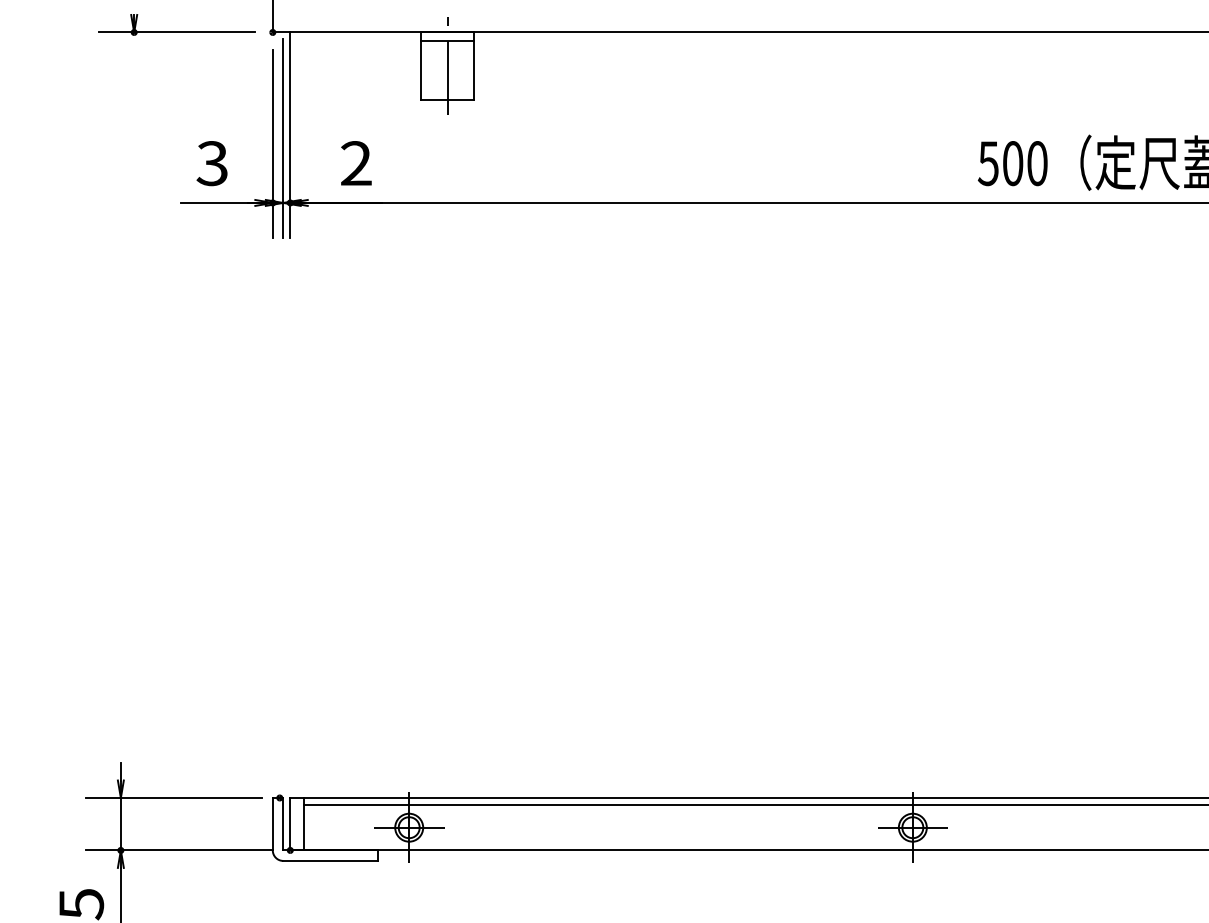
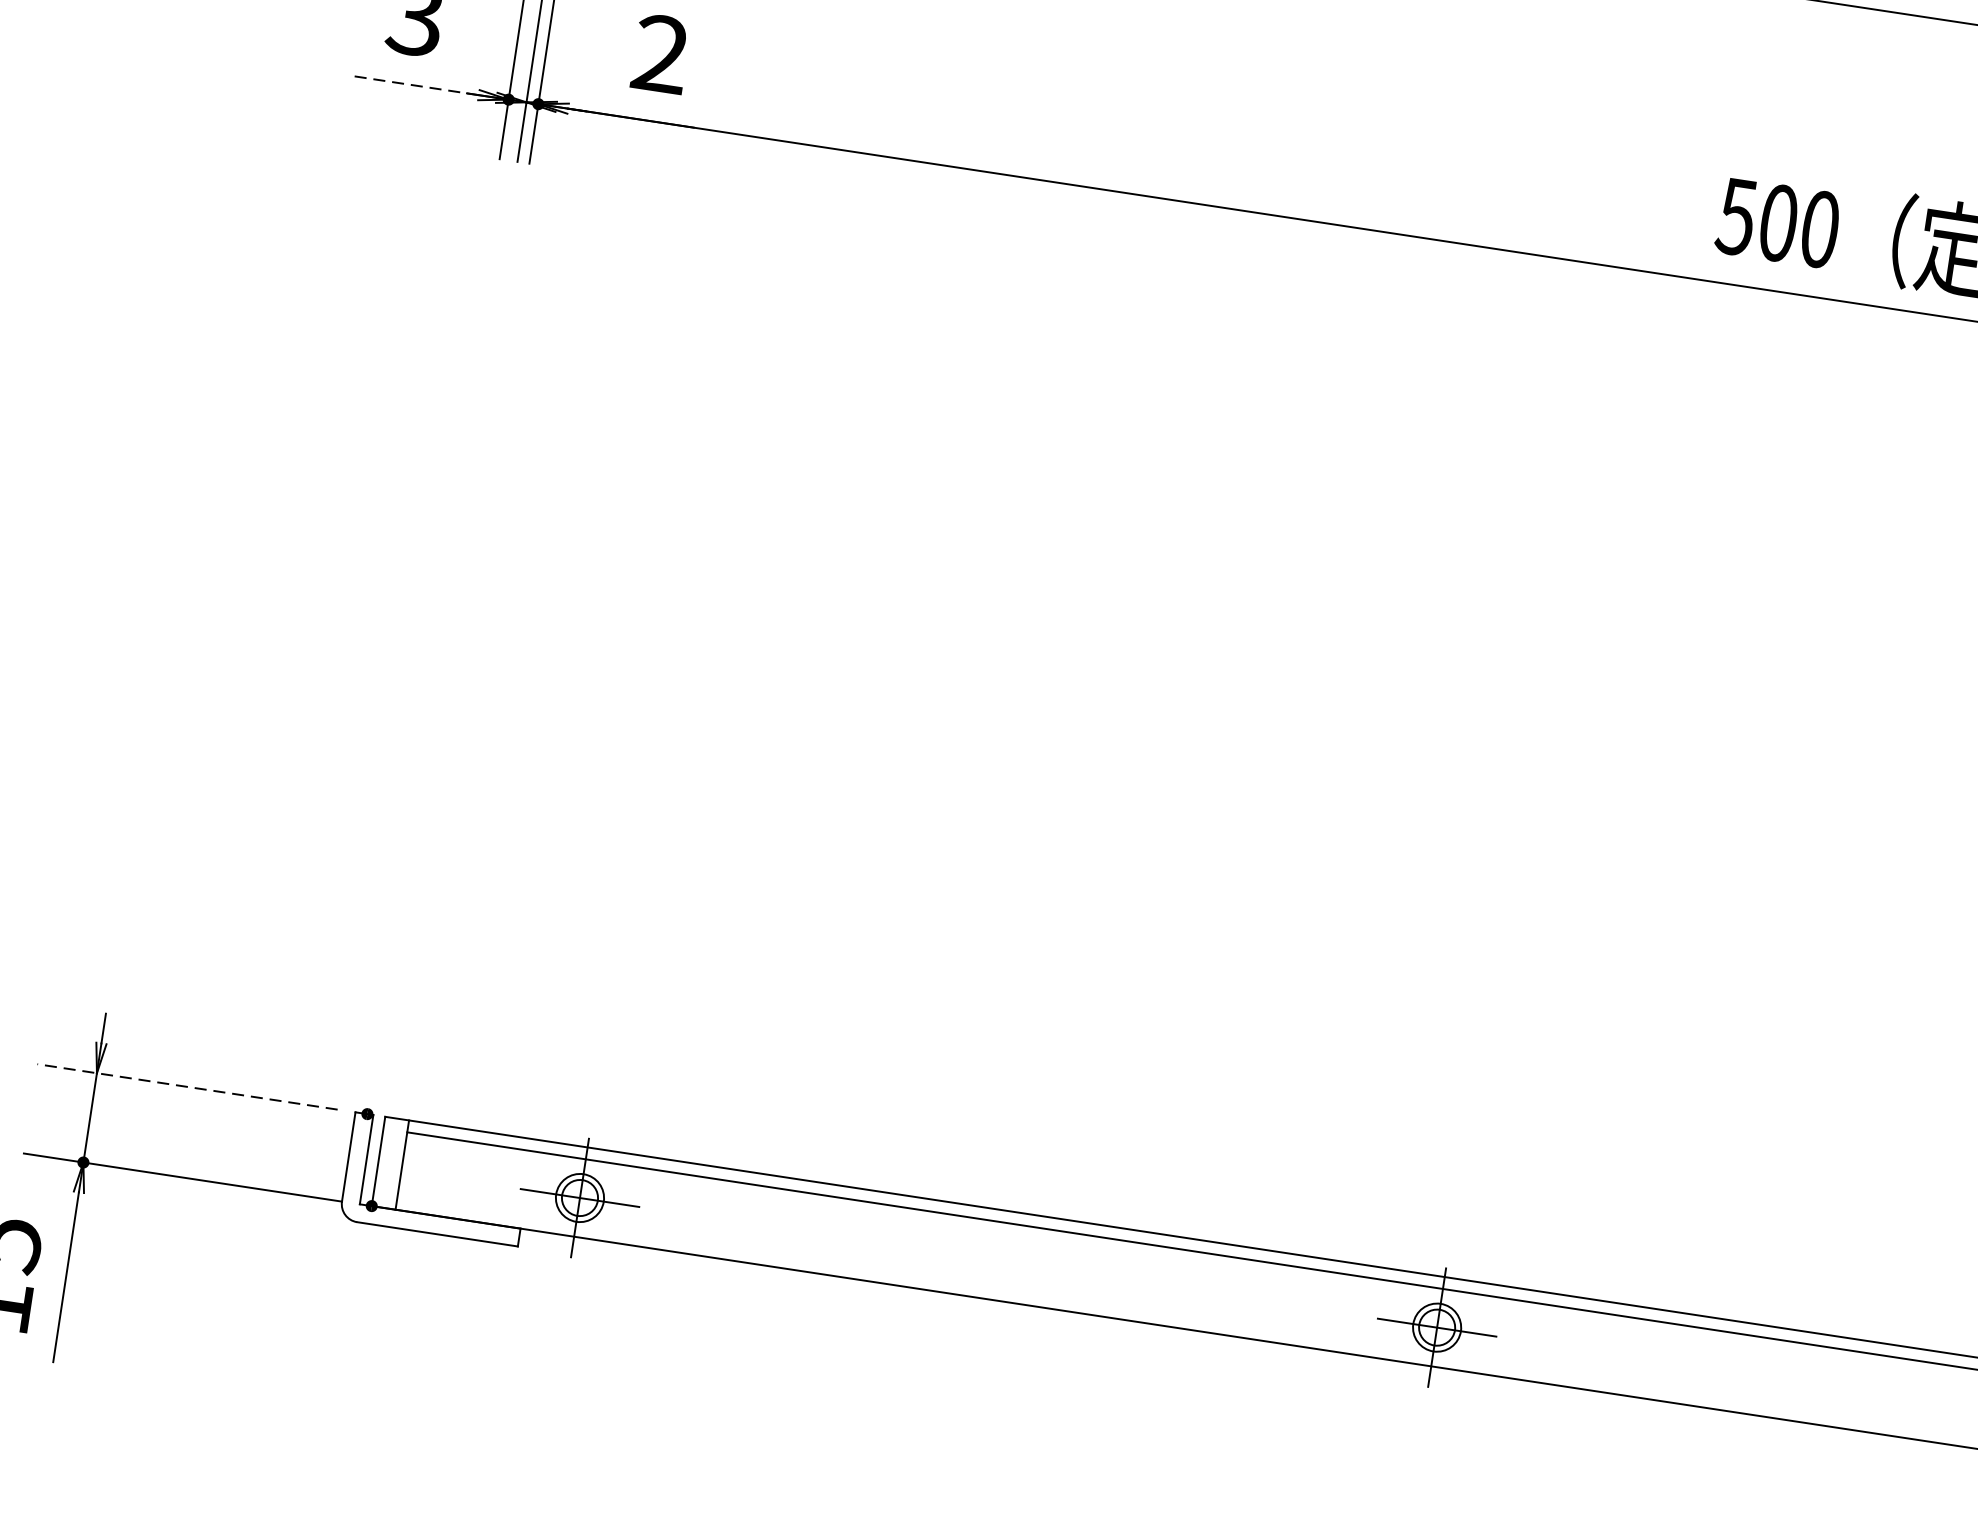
line: (218, 202) -> (416, 84), solid -> dashed
line: (173, 797) -> (186, 1085), solid -> dashed

